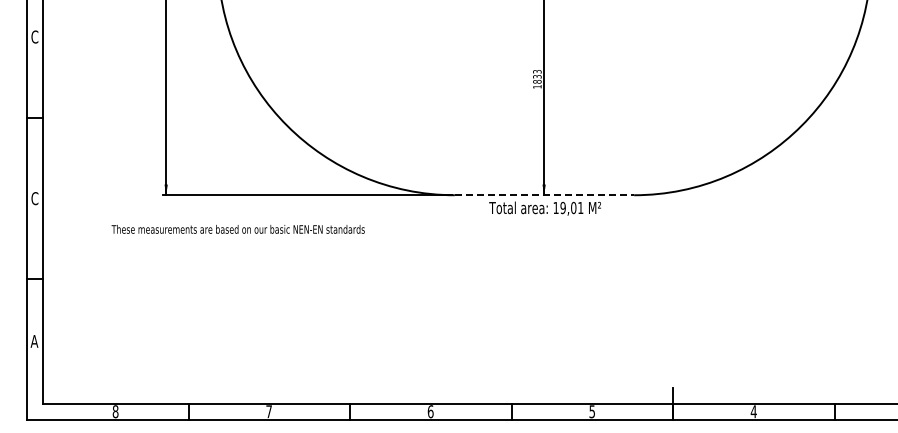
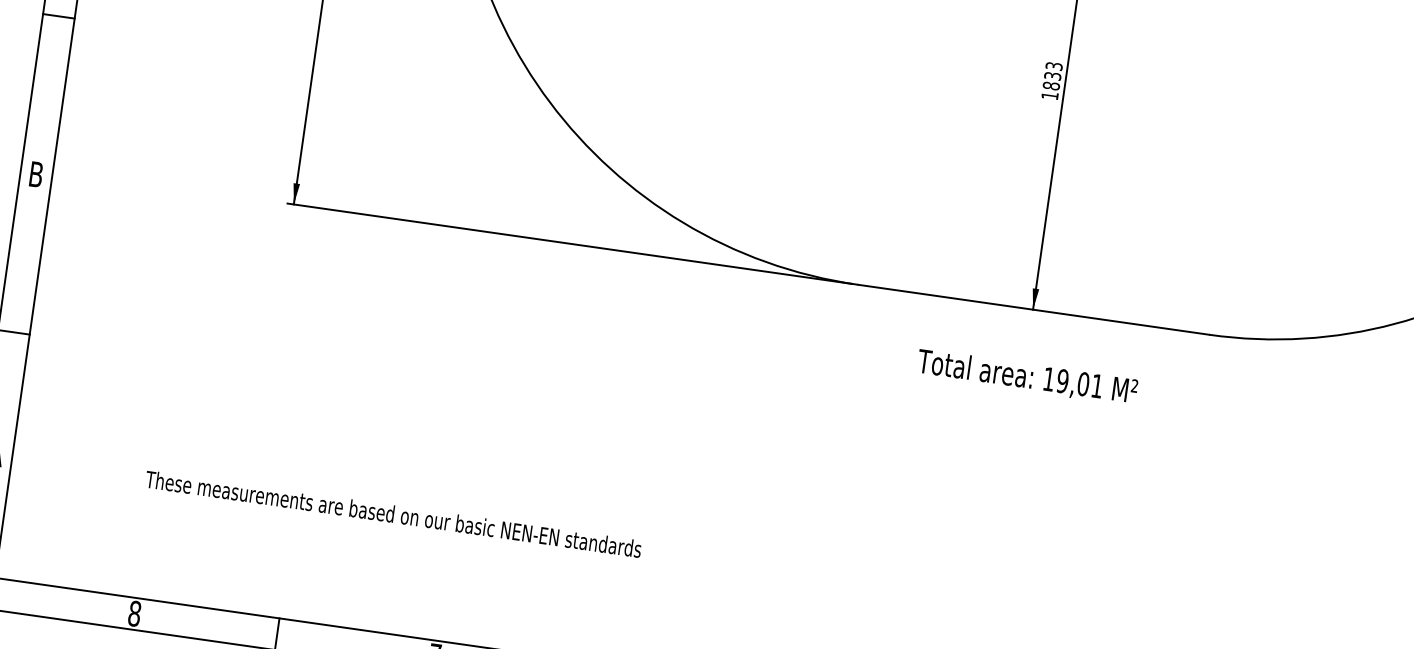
line: (544, 195) -> (1033, 310), dashed -> solid
text: (34, 198) -> (35, 174), C -> B
text: (544, 208) -> (1026, 377), moved
text: (237, 229) -> (392, 514), moved

